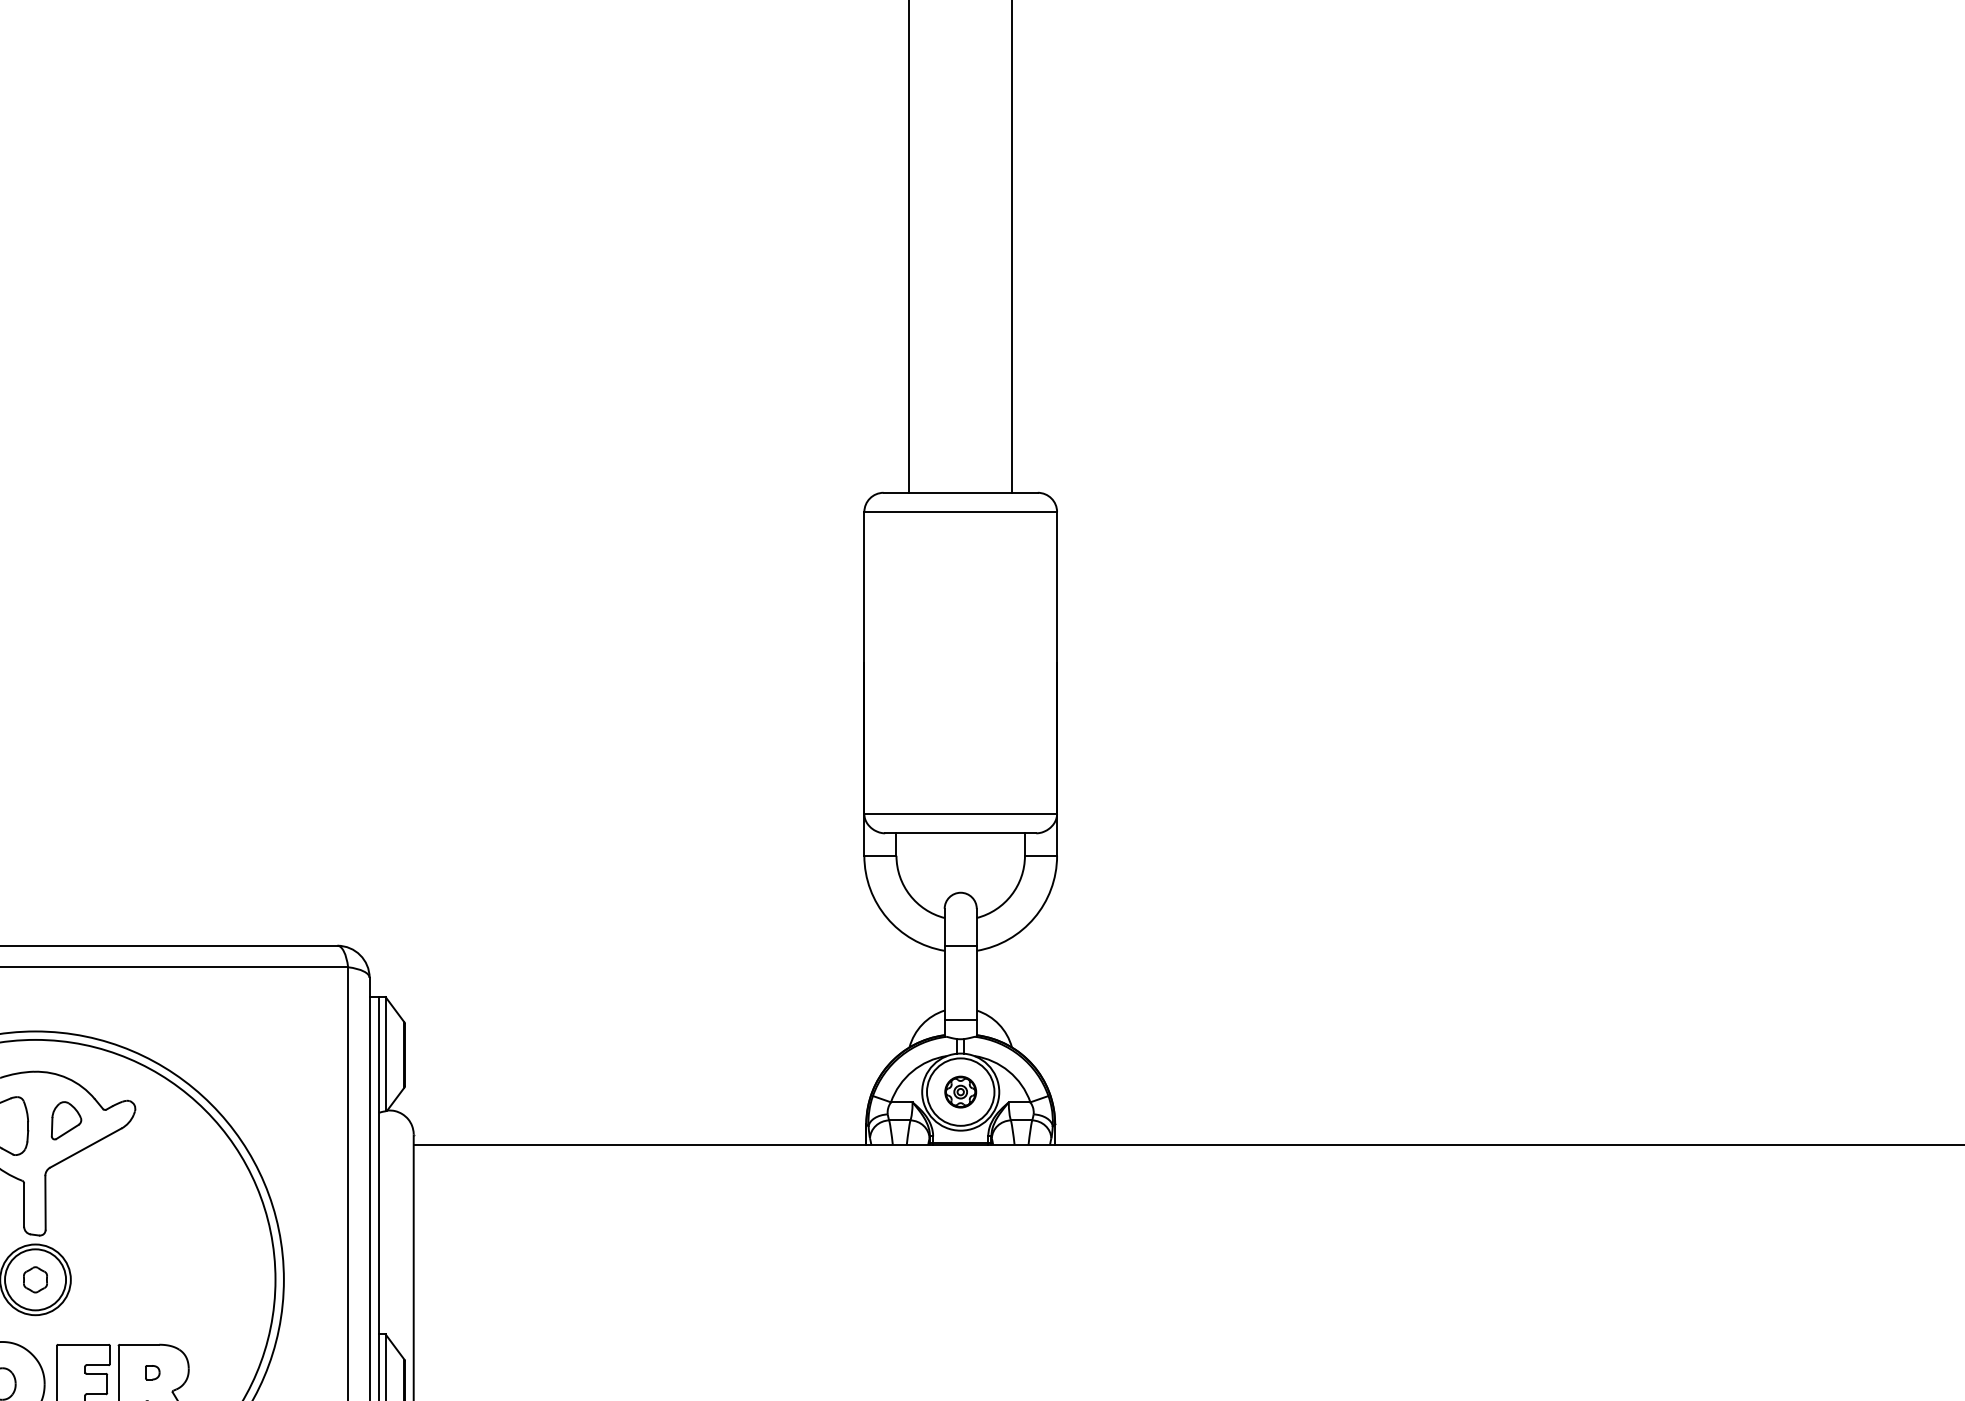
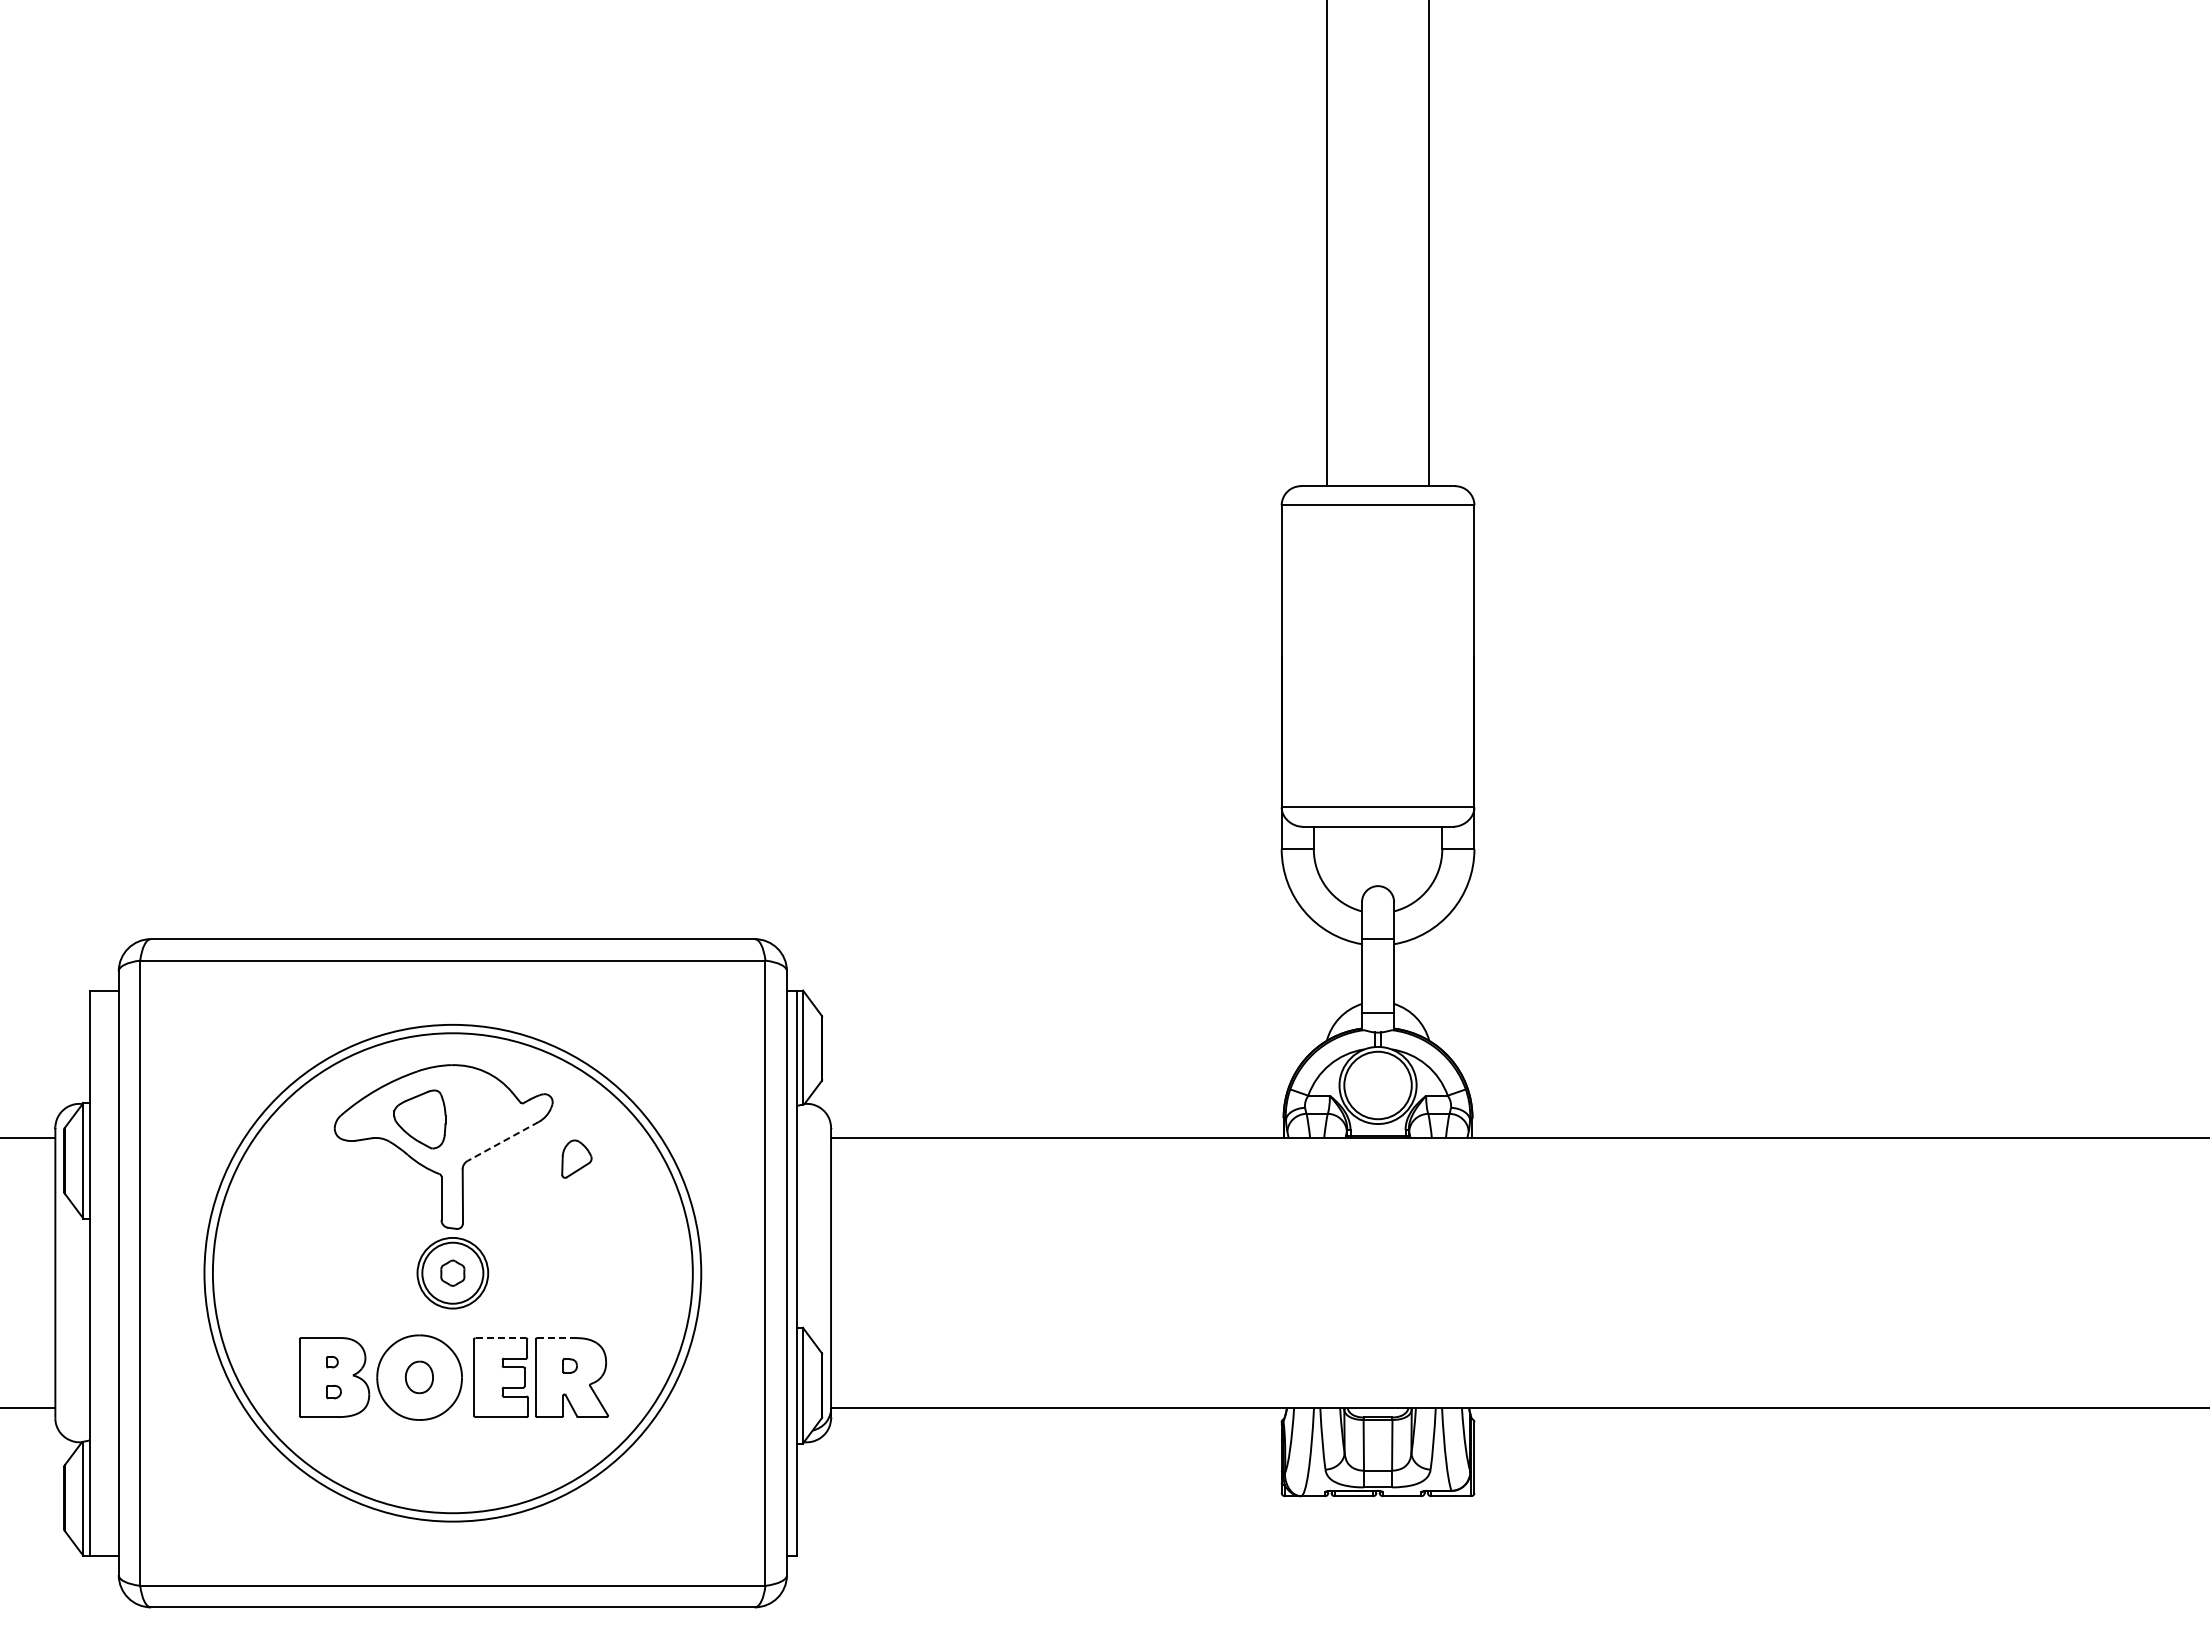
part: (960, 1092) -> (1377, 1085), removed
part: (66, 1120) -> (576, 1158), moved
line: (86, 1148) -> (503, 1141), solid -> dashed
line: (84, 1345) -> (501, 1338), solid -> dashed
line: (139, 1345) -> (556, 1338), solid -> dashed

